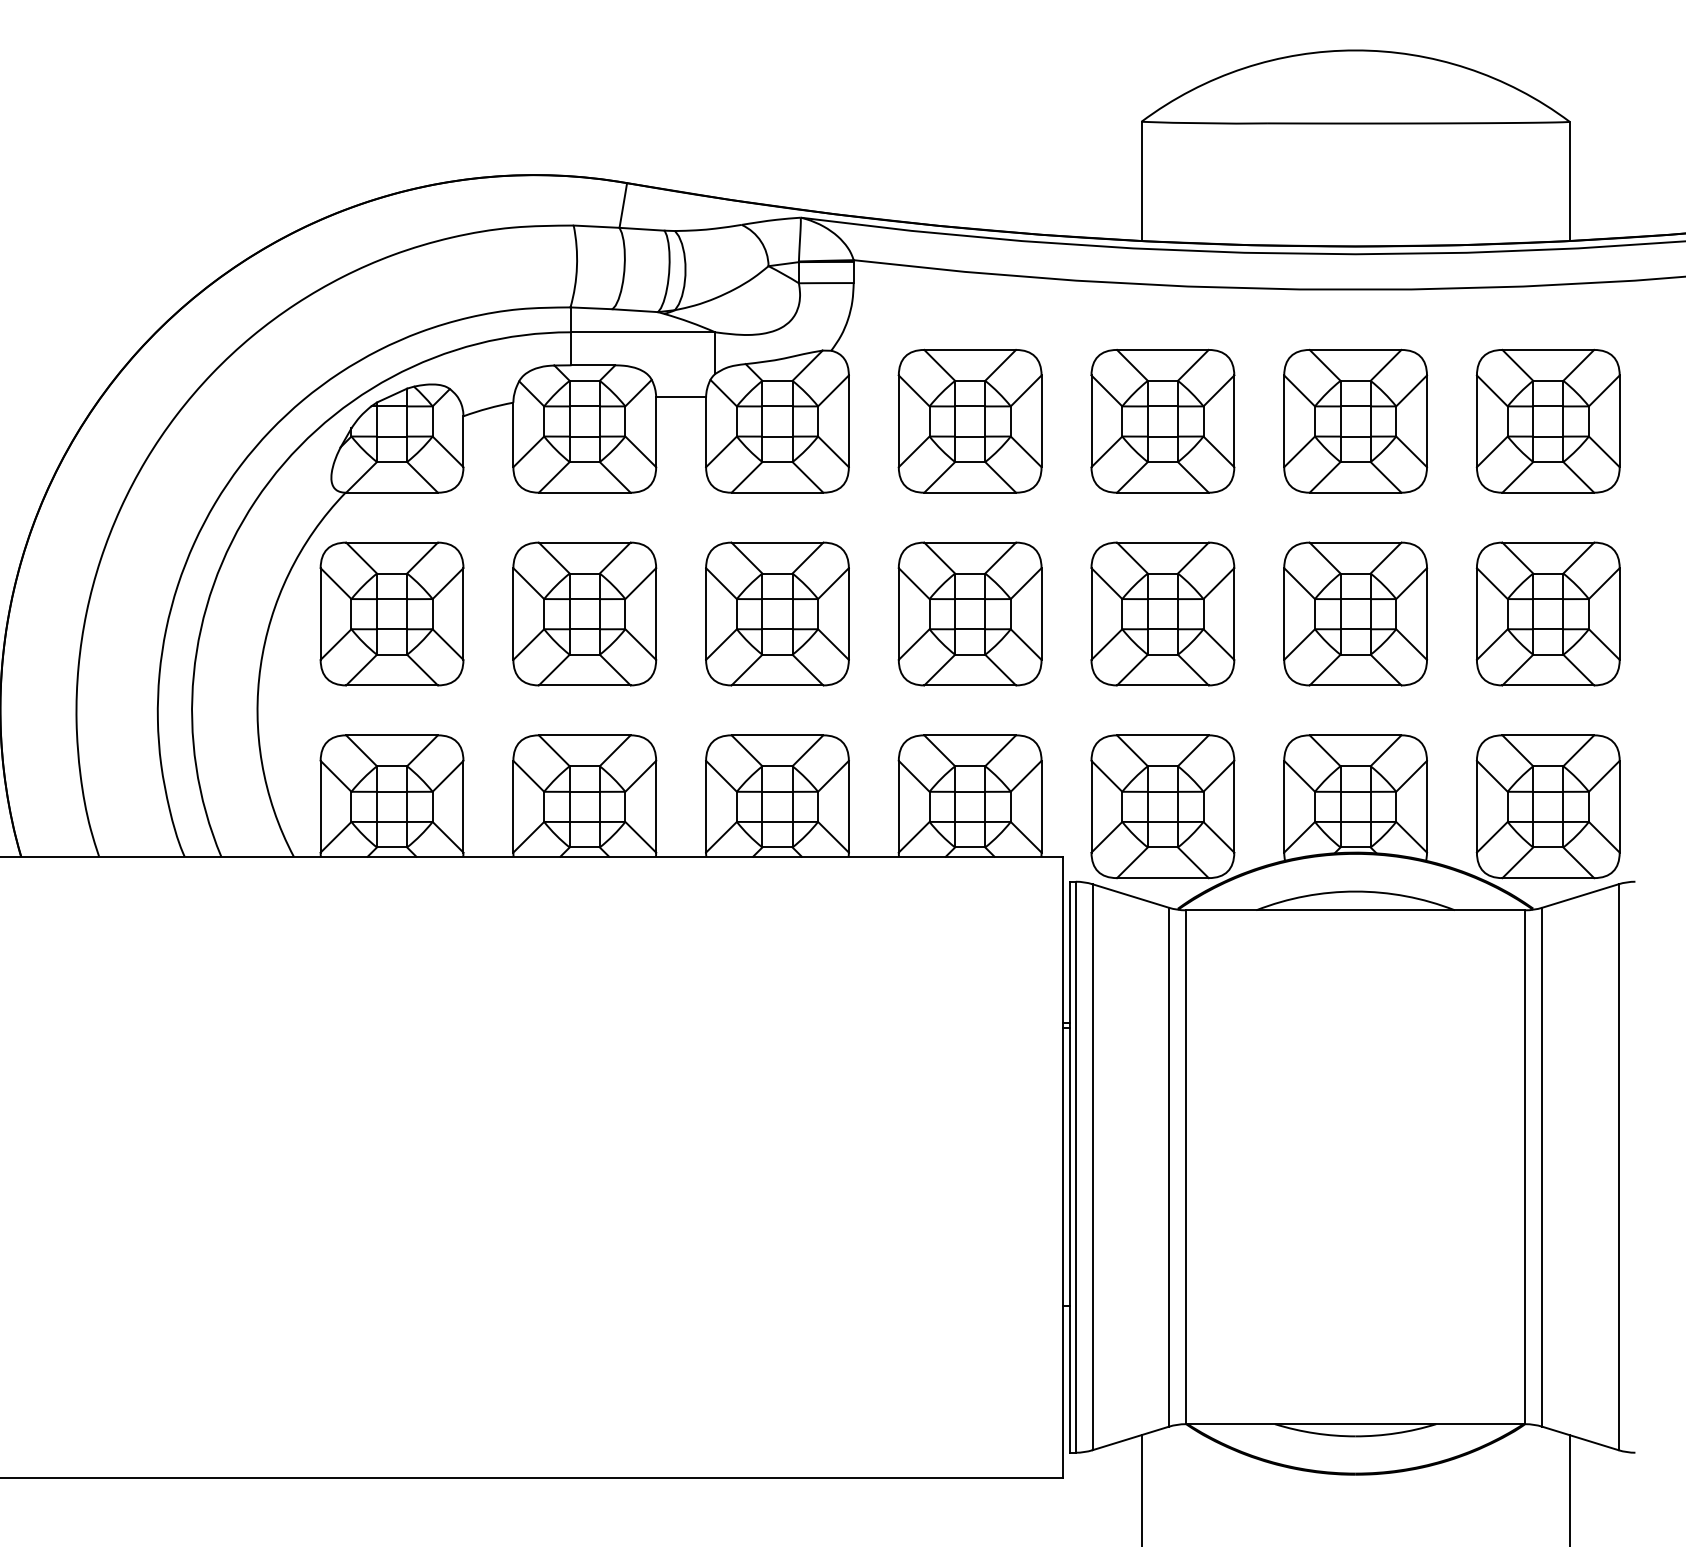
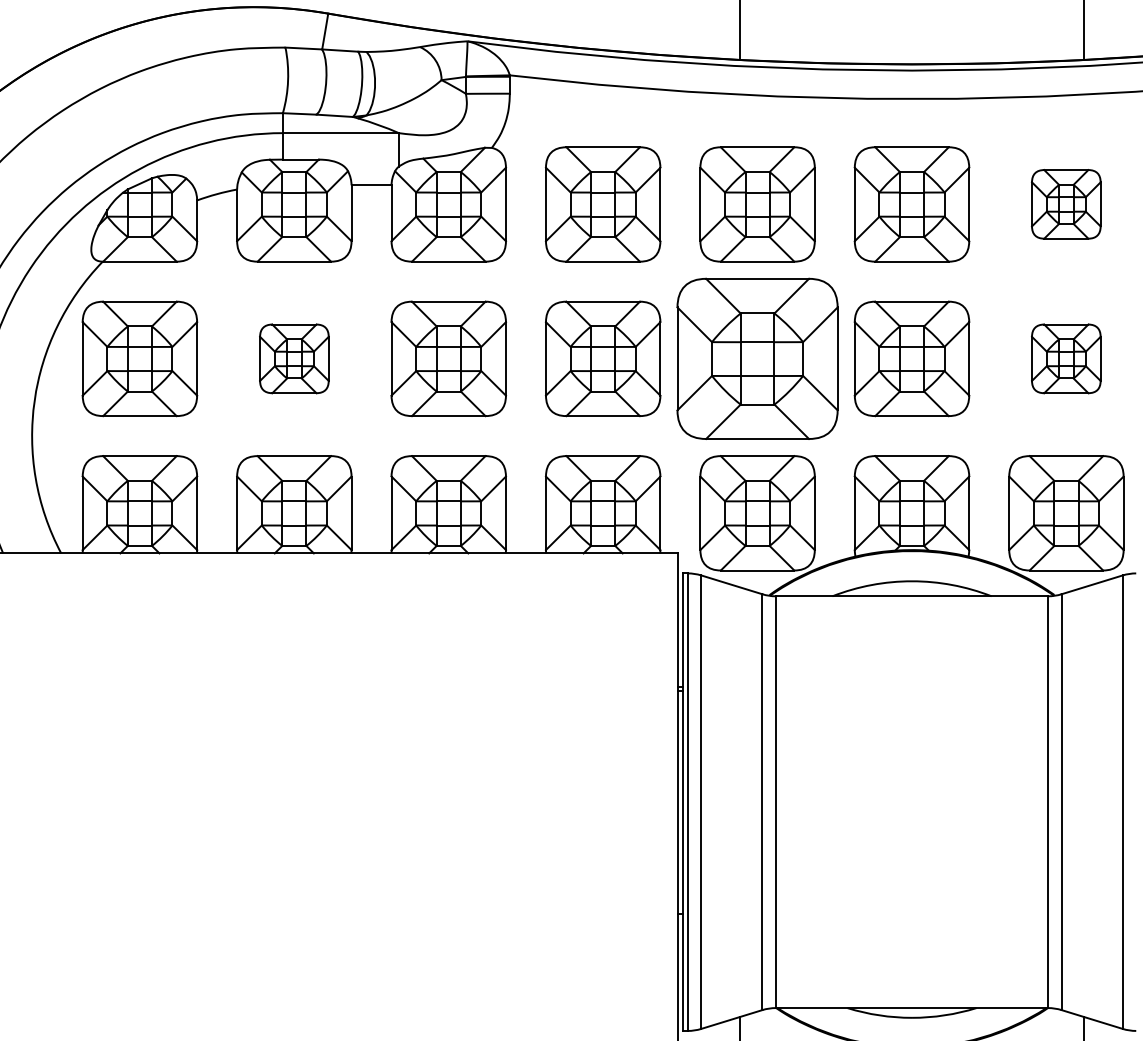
part: (1547, 420) -> (1065, 203), size x0.6
part: (584, 613) -> (294, 358), size x0.6
part: (1162, 613) -> (757, 358), size x1.4
part: (1547, 613) -> (1065, 358), size x0.6

